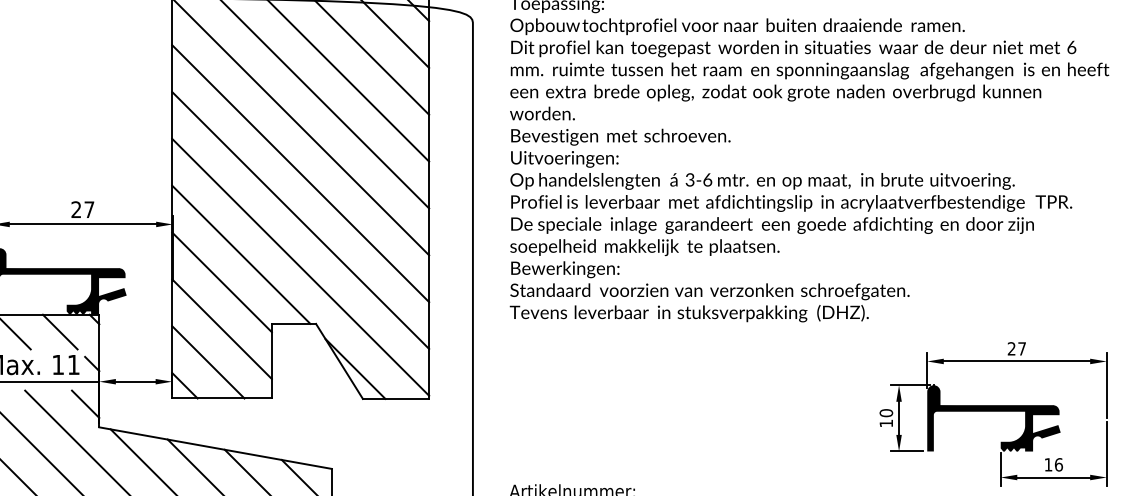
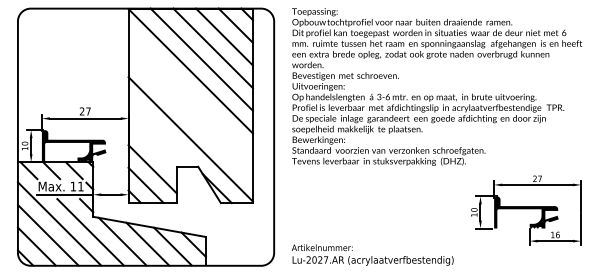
line: (300, 172) -> (190, 93), removed
line: (300, 220) -> (190, 116), removed
line: (240, 253) -> (161, 132), removed
line: (221, 282) -> (152, 146), removed

